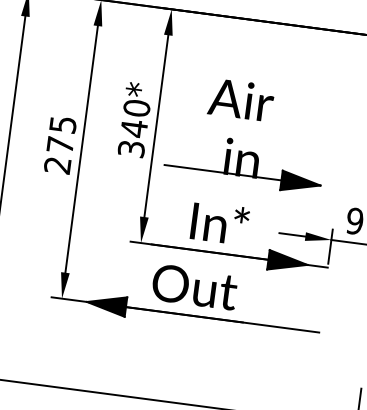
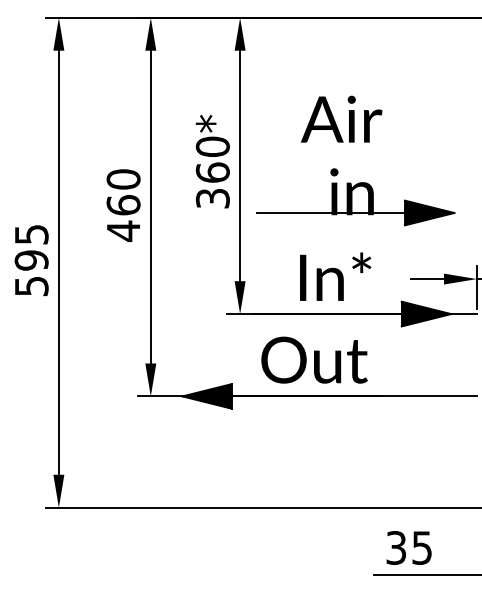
text: (133, 128) -> (212, 172), 340* -> 360*
text: (60, 145) -> (123, 205), 275 -> 460

